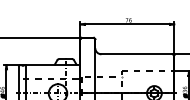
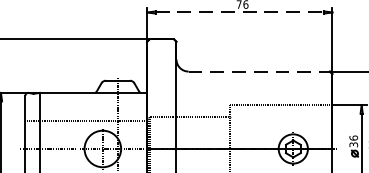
line: (127, 24) -> (240, 12), solid -> dashed
line: (137, 54) -> (259, 71), solid -> dashed

